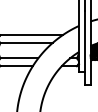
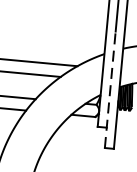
line: (84, 47) -> (109, 88), solid -> dashed

